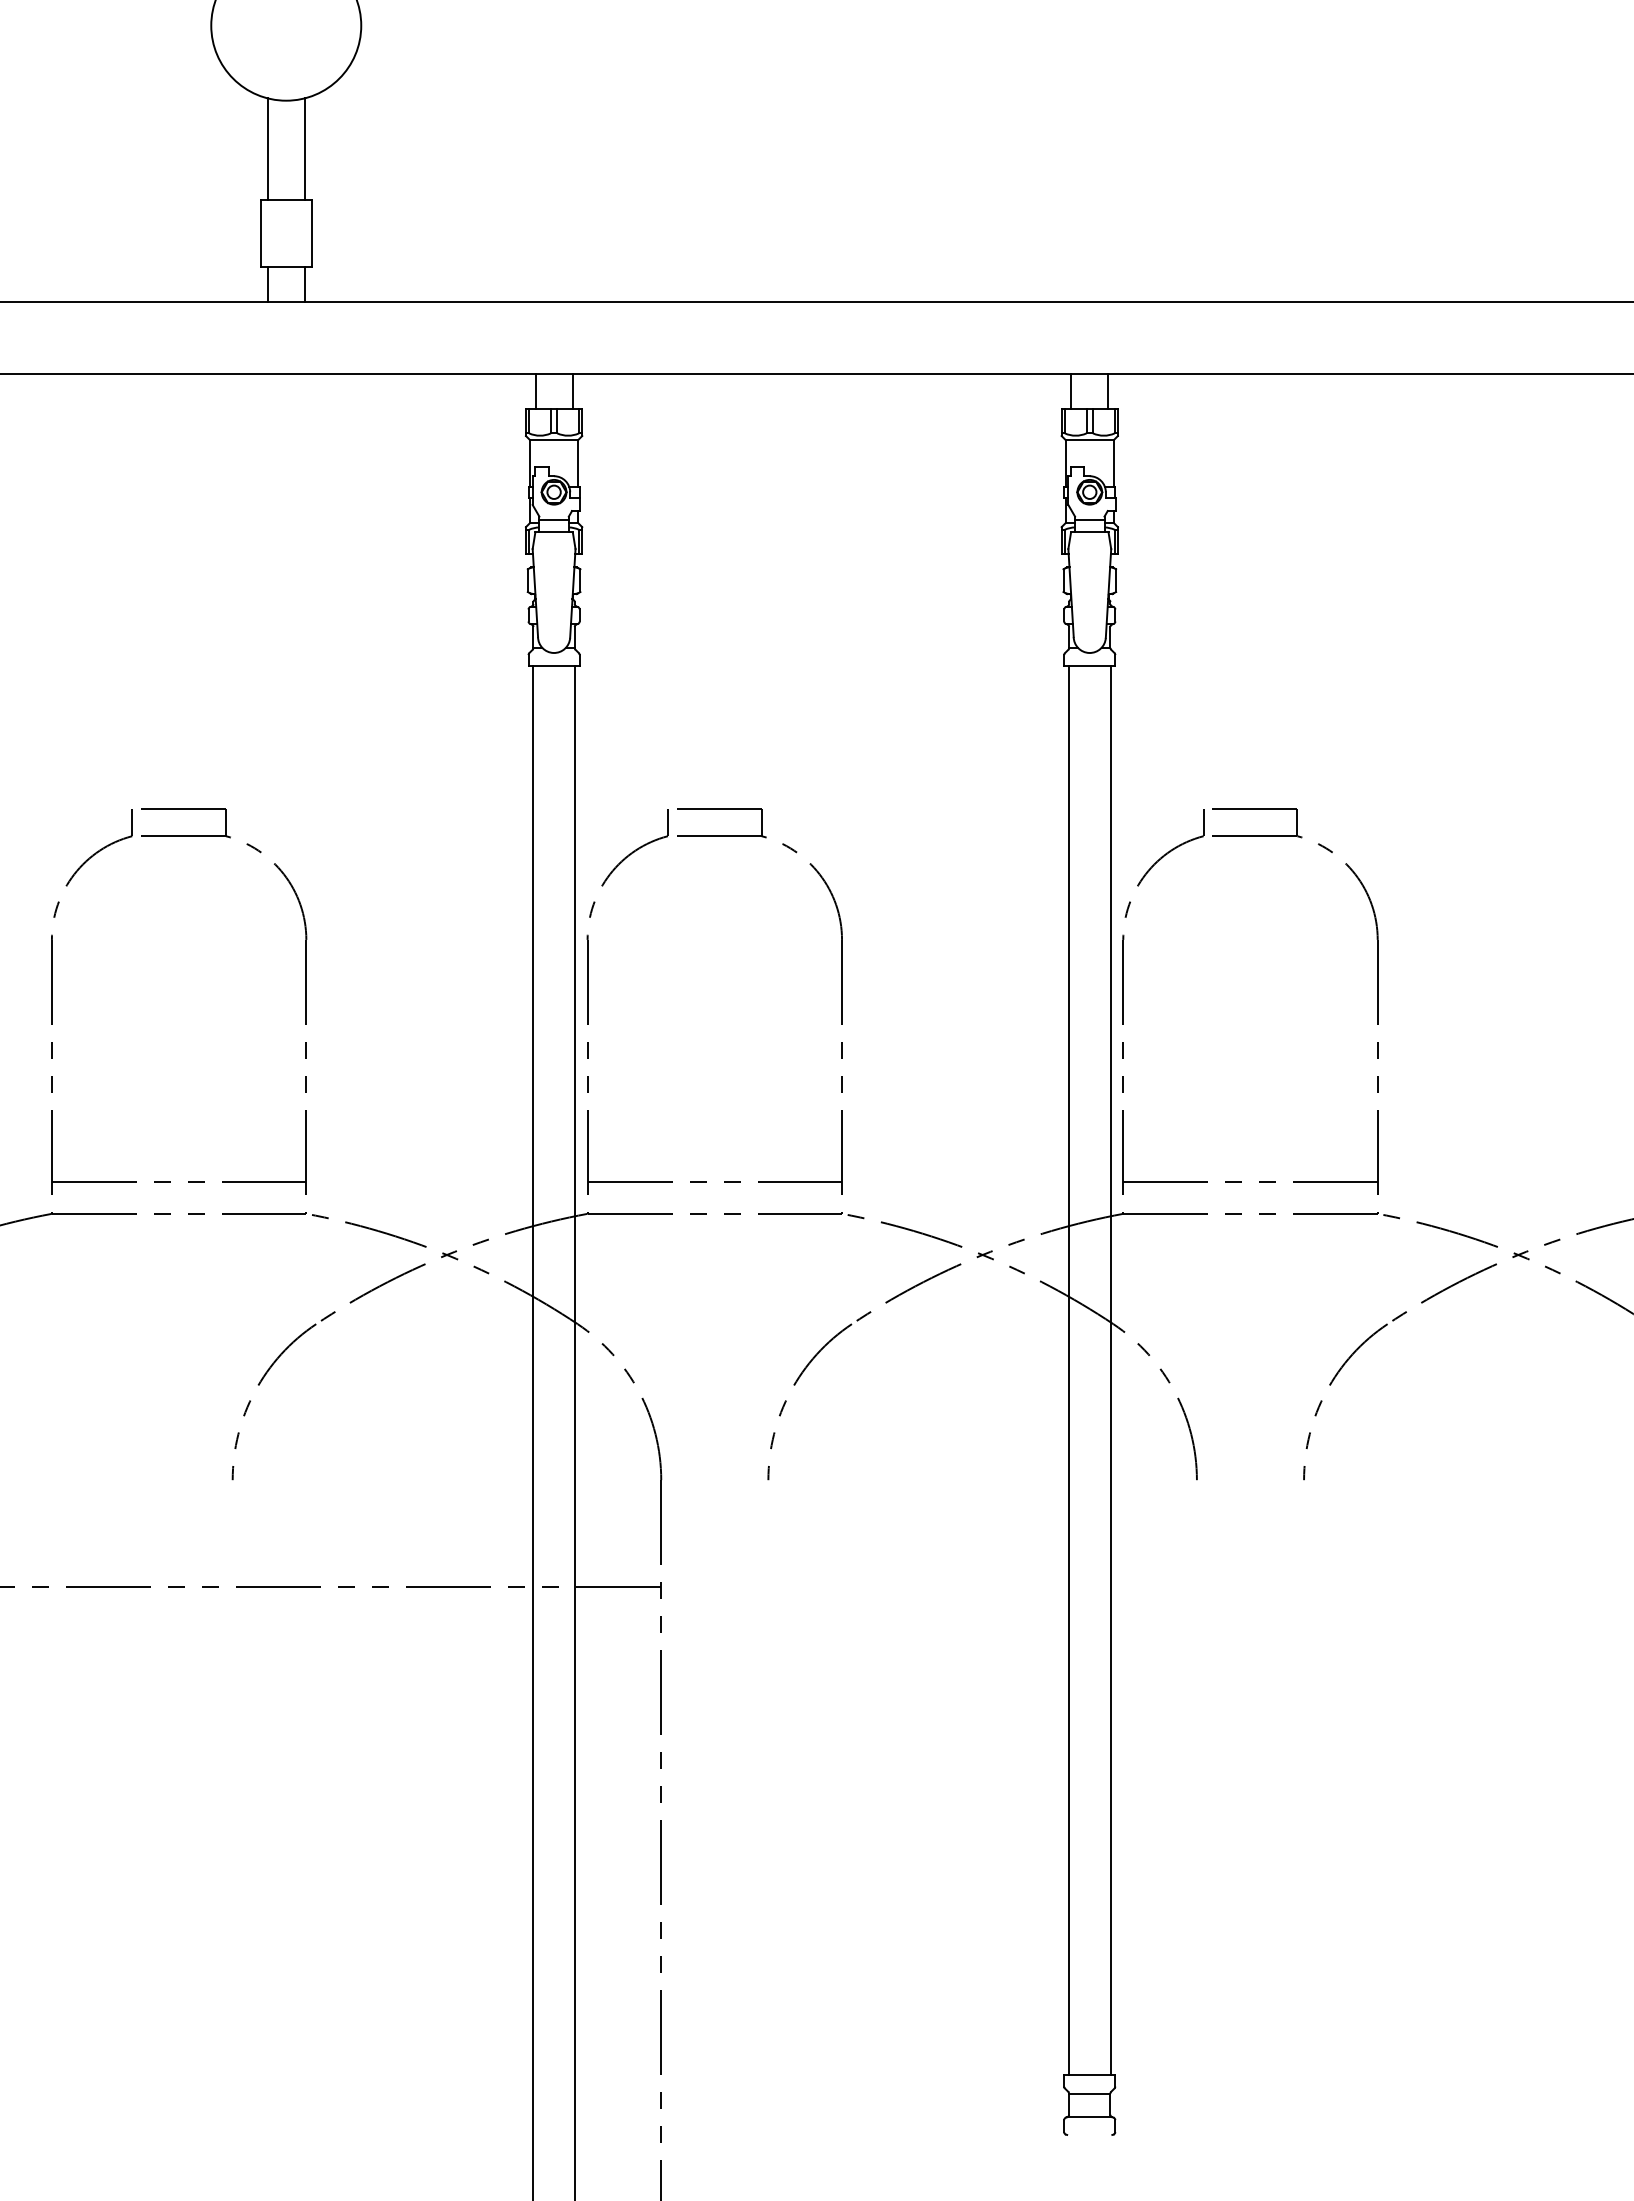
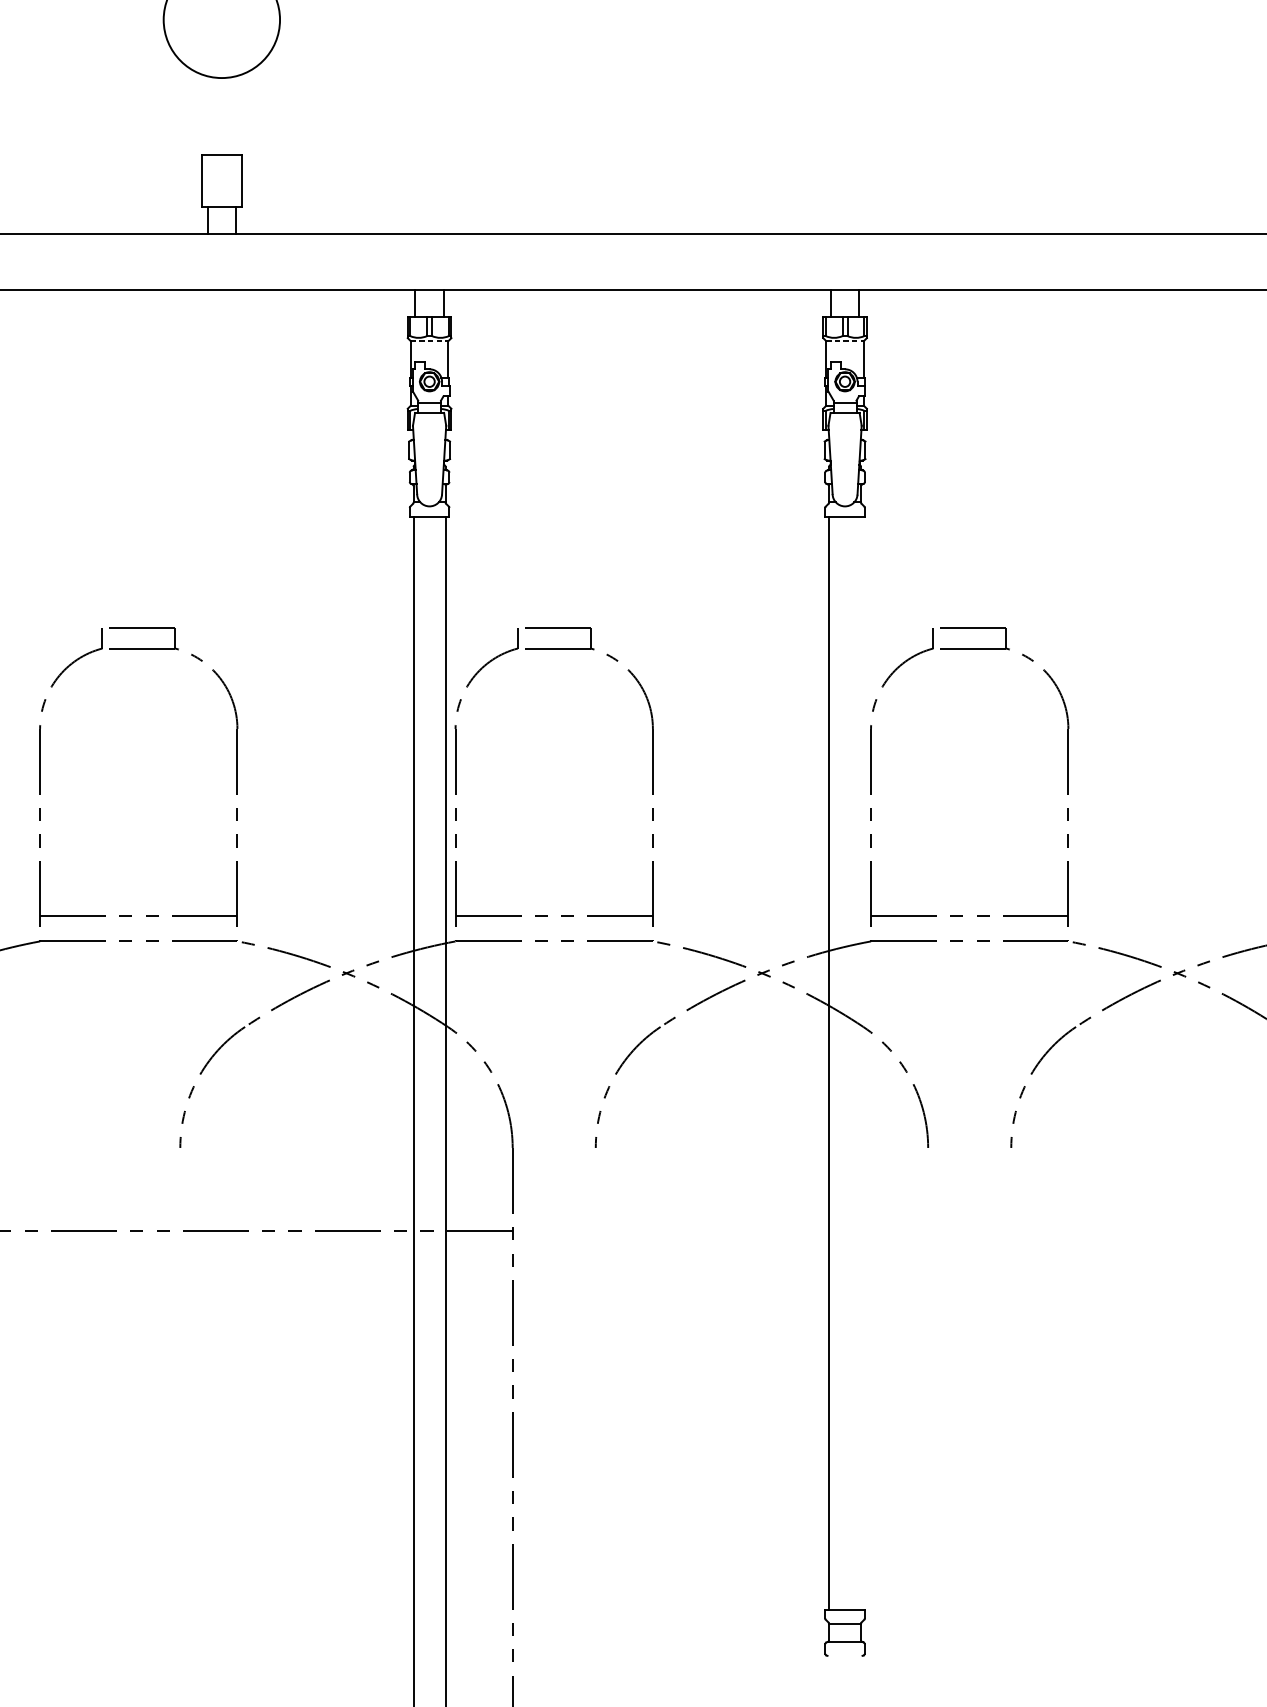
line: (267, 148) -> (207, 115), removed
line: (304, 148) -> (236, 115), removed
line: (554, 440) -> (429, 341), solid -> dashed
line: (1090, 440) -> (845, 341), solid -> dashed
line: (1110, 1370) -> (861, 1062), removed

